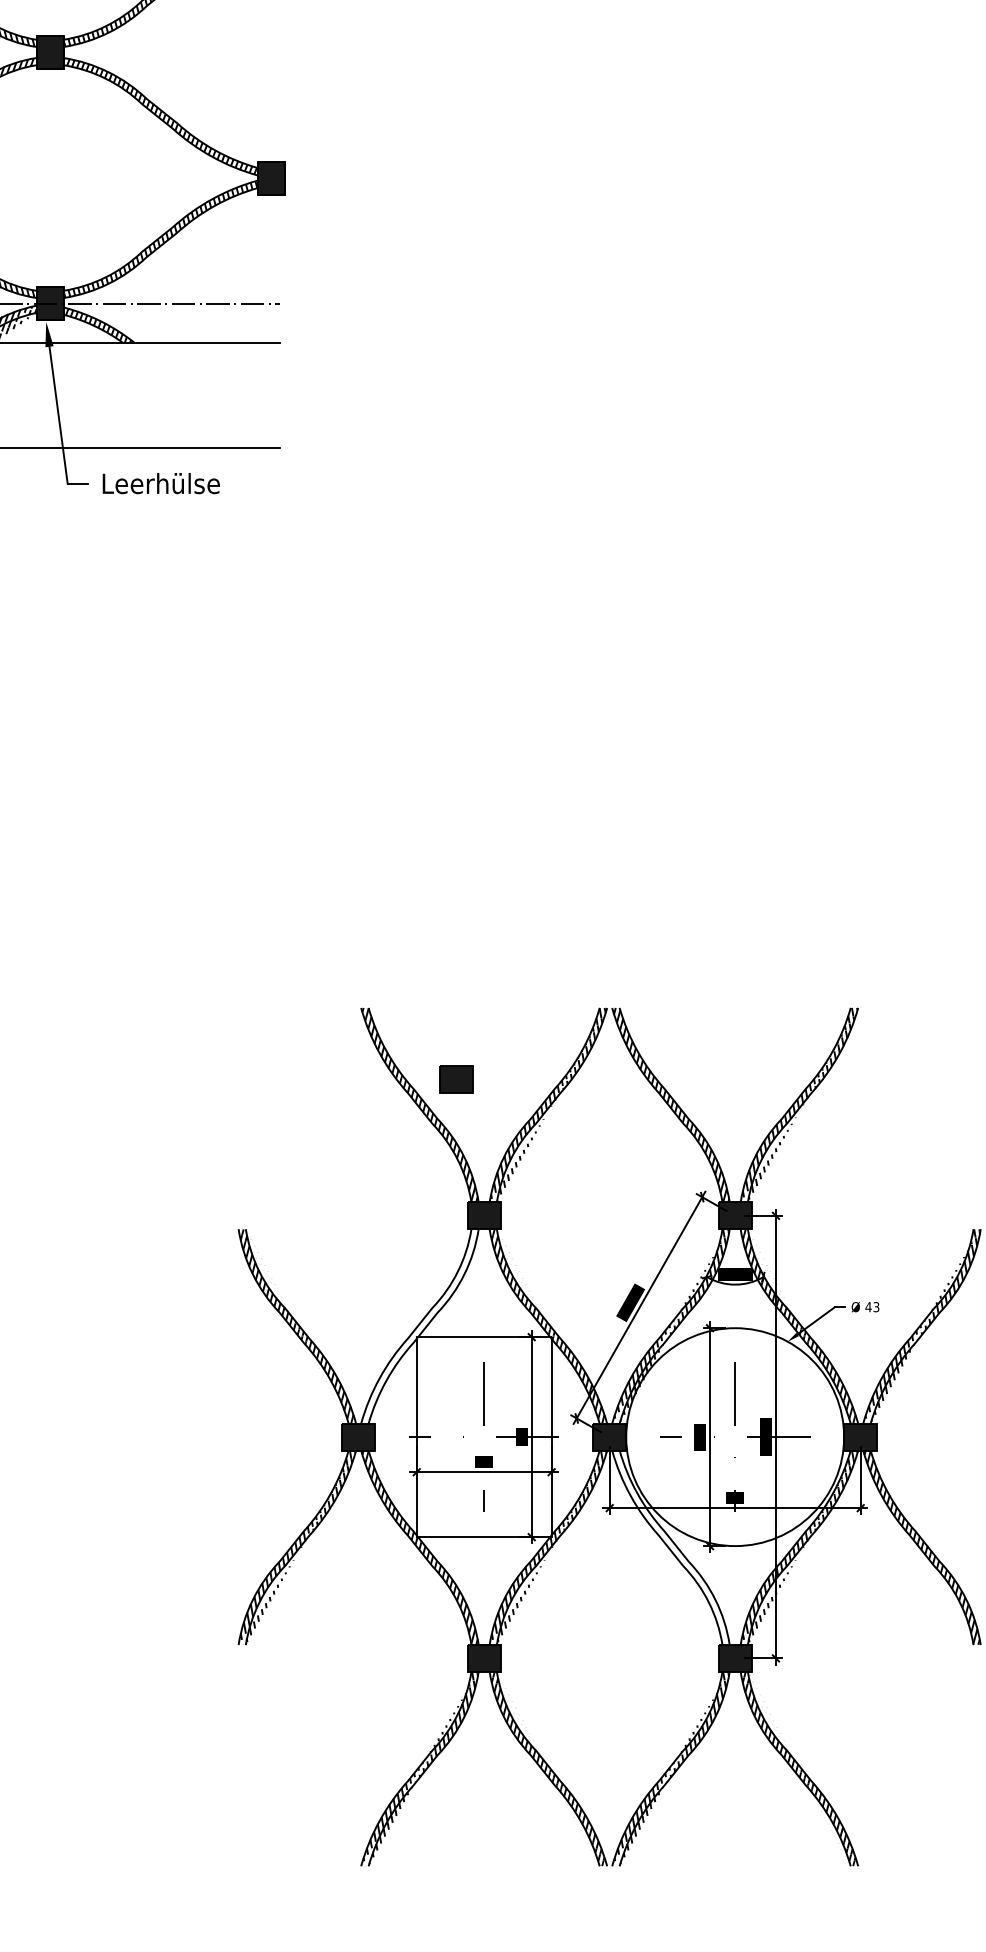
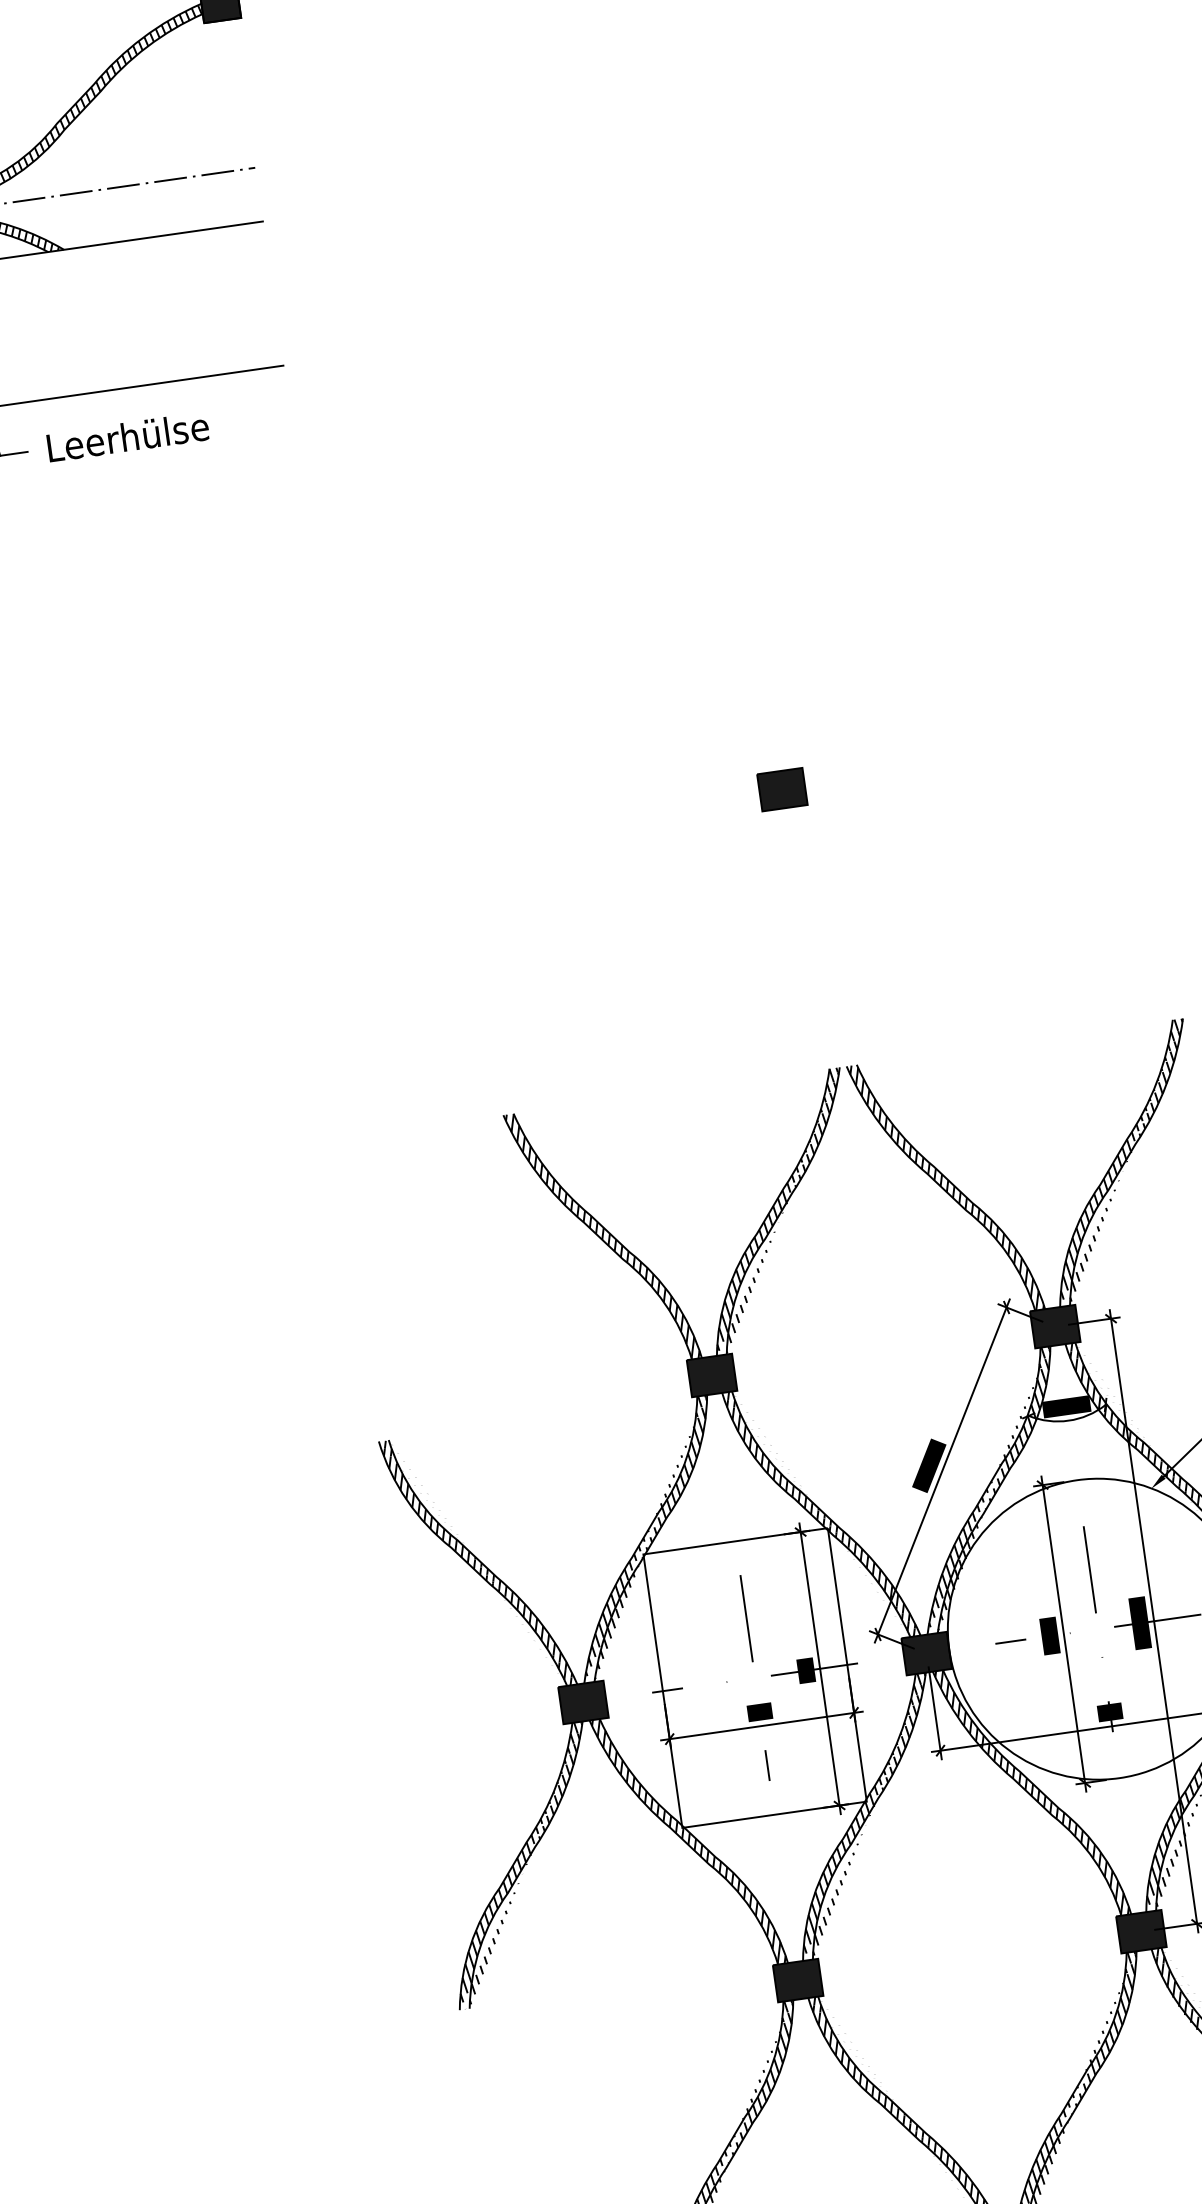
part: (456, 1079) -> (782, 790), moved
hatch: (420, 1326) -> (646, 1539), added
hatch: (670, 1547) -> (1031, 1792), added

